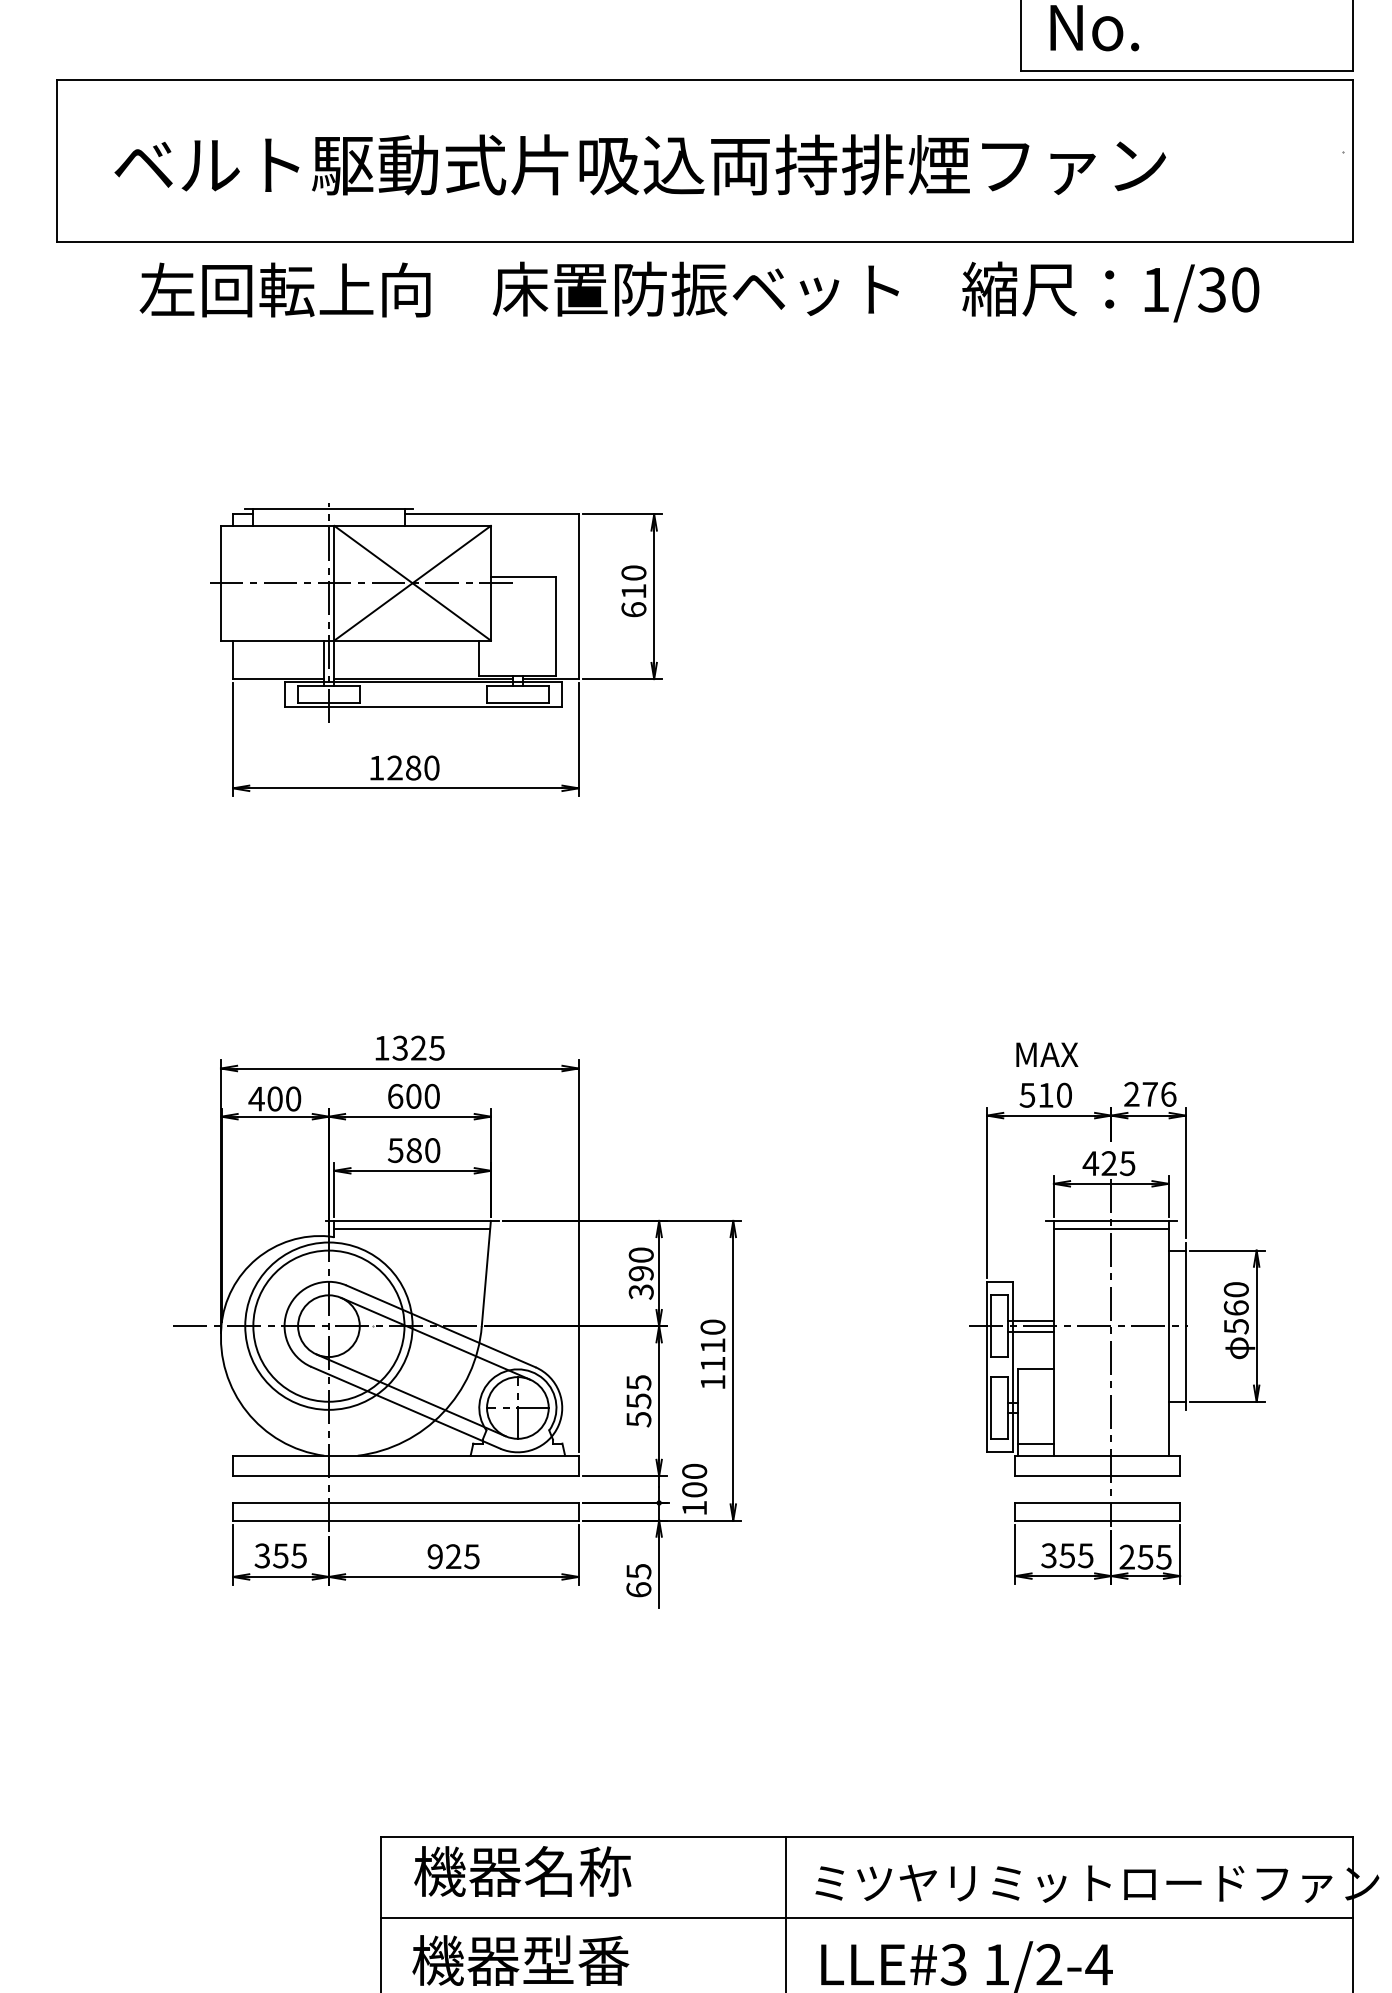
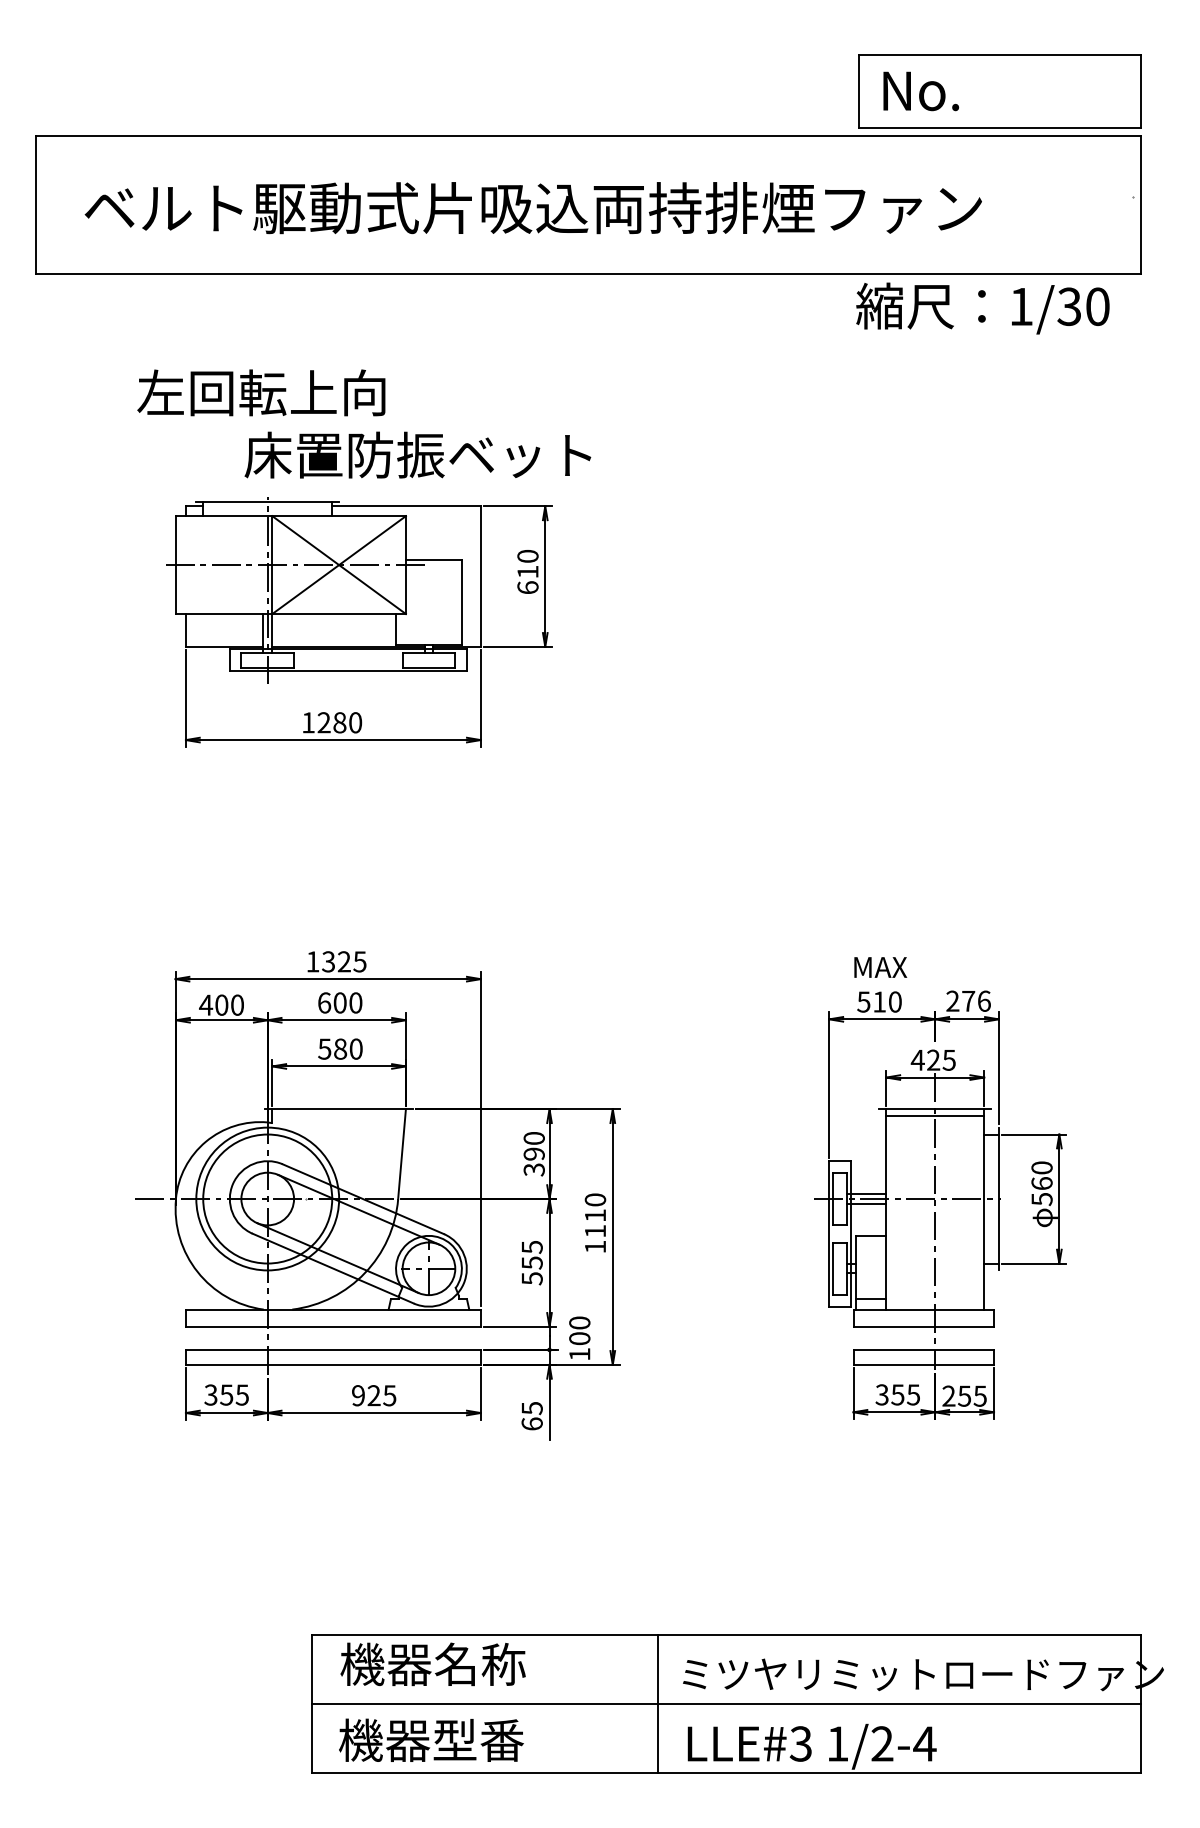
text: (695, 288) -> (417, 454), moved
text: (285, 289) -> (261, 392), moved
text: (1110, 291) -> (982, 308), moved
line: (411, 1229) -> (338, 1116), removed

